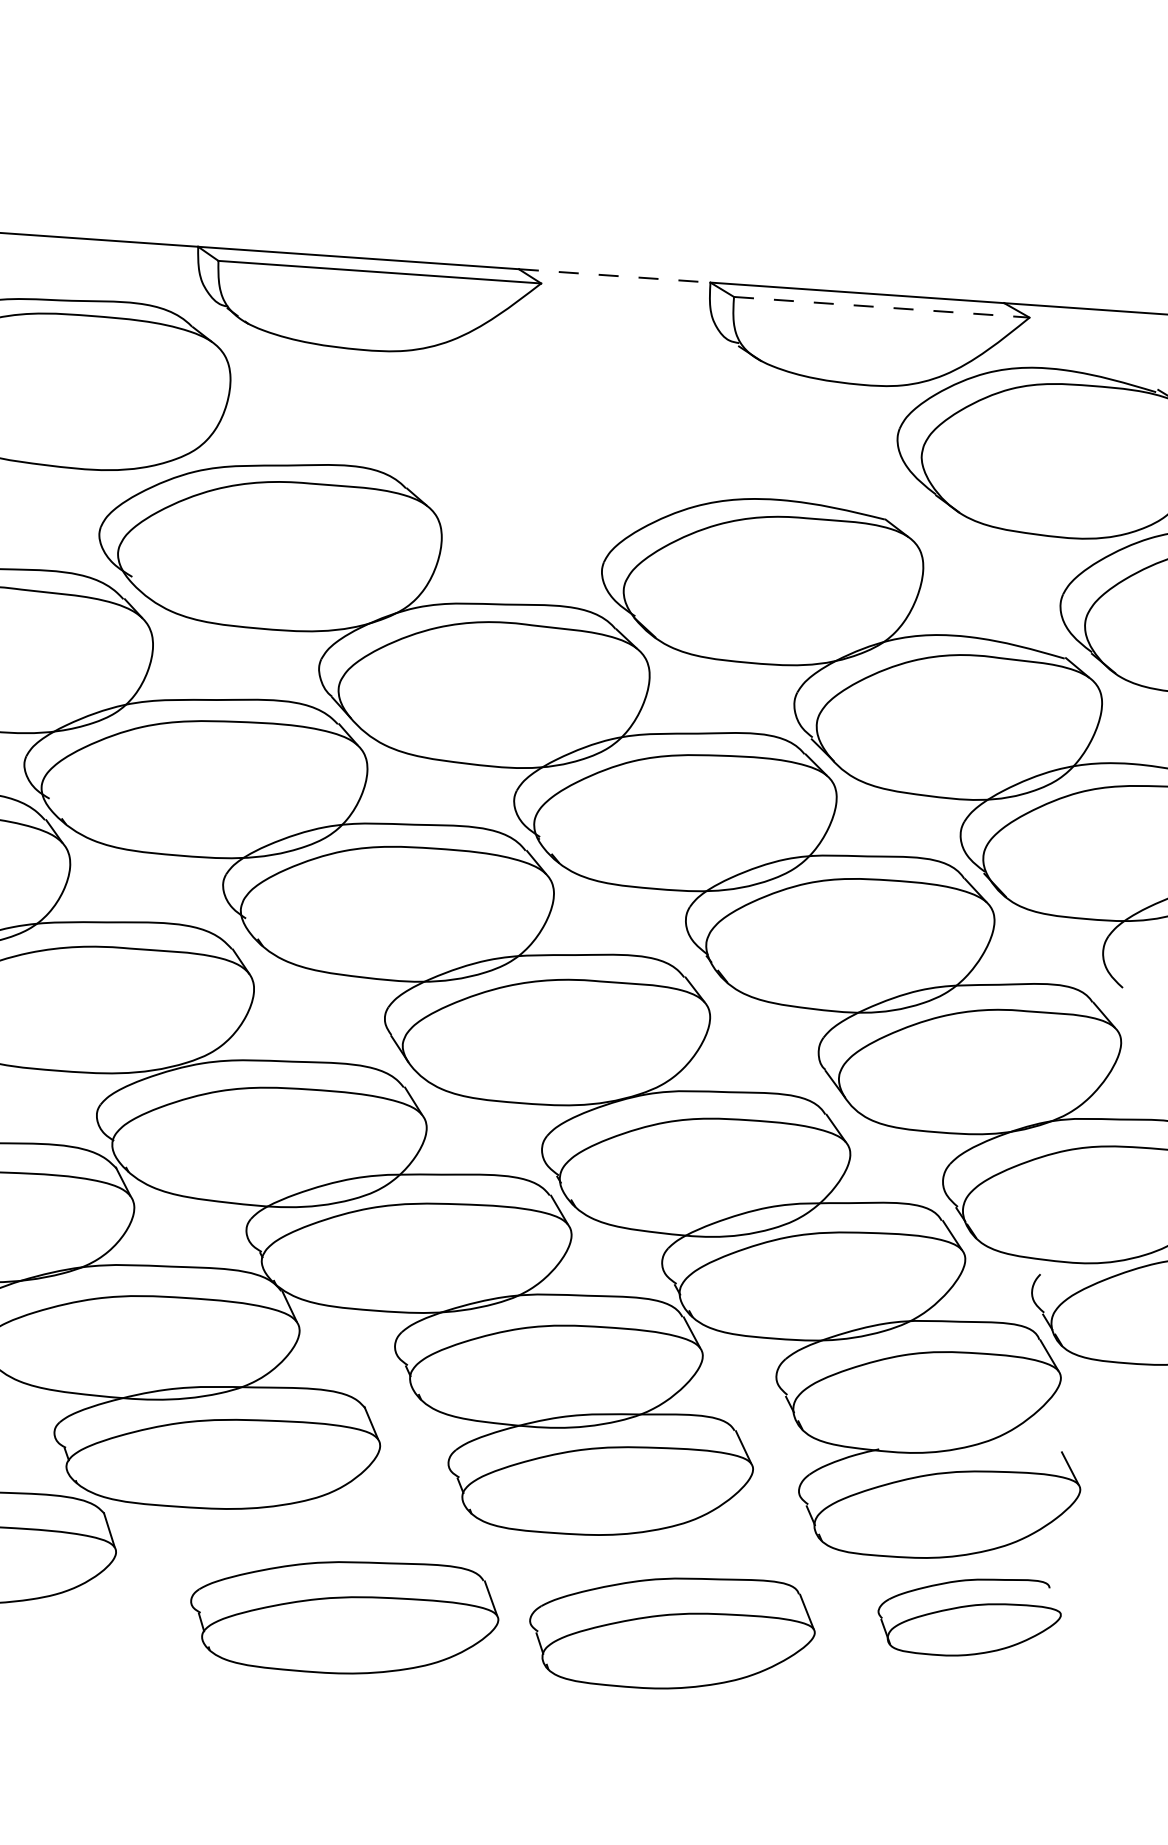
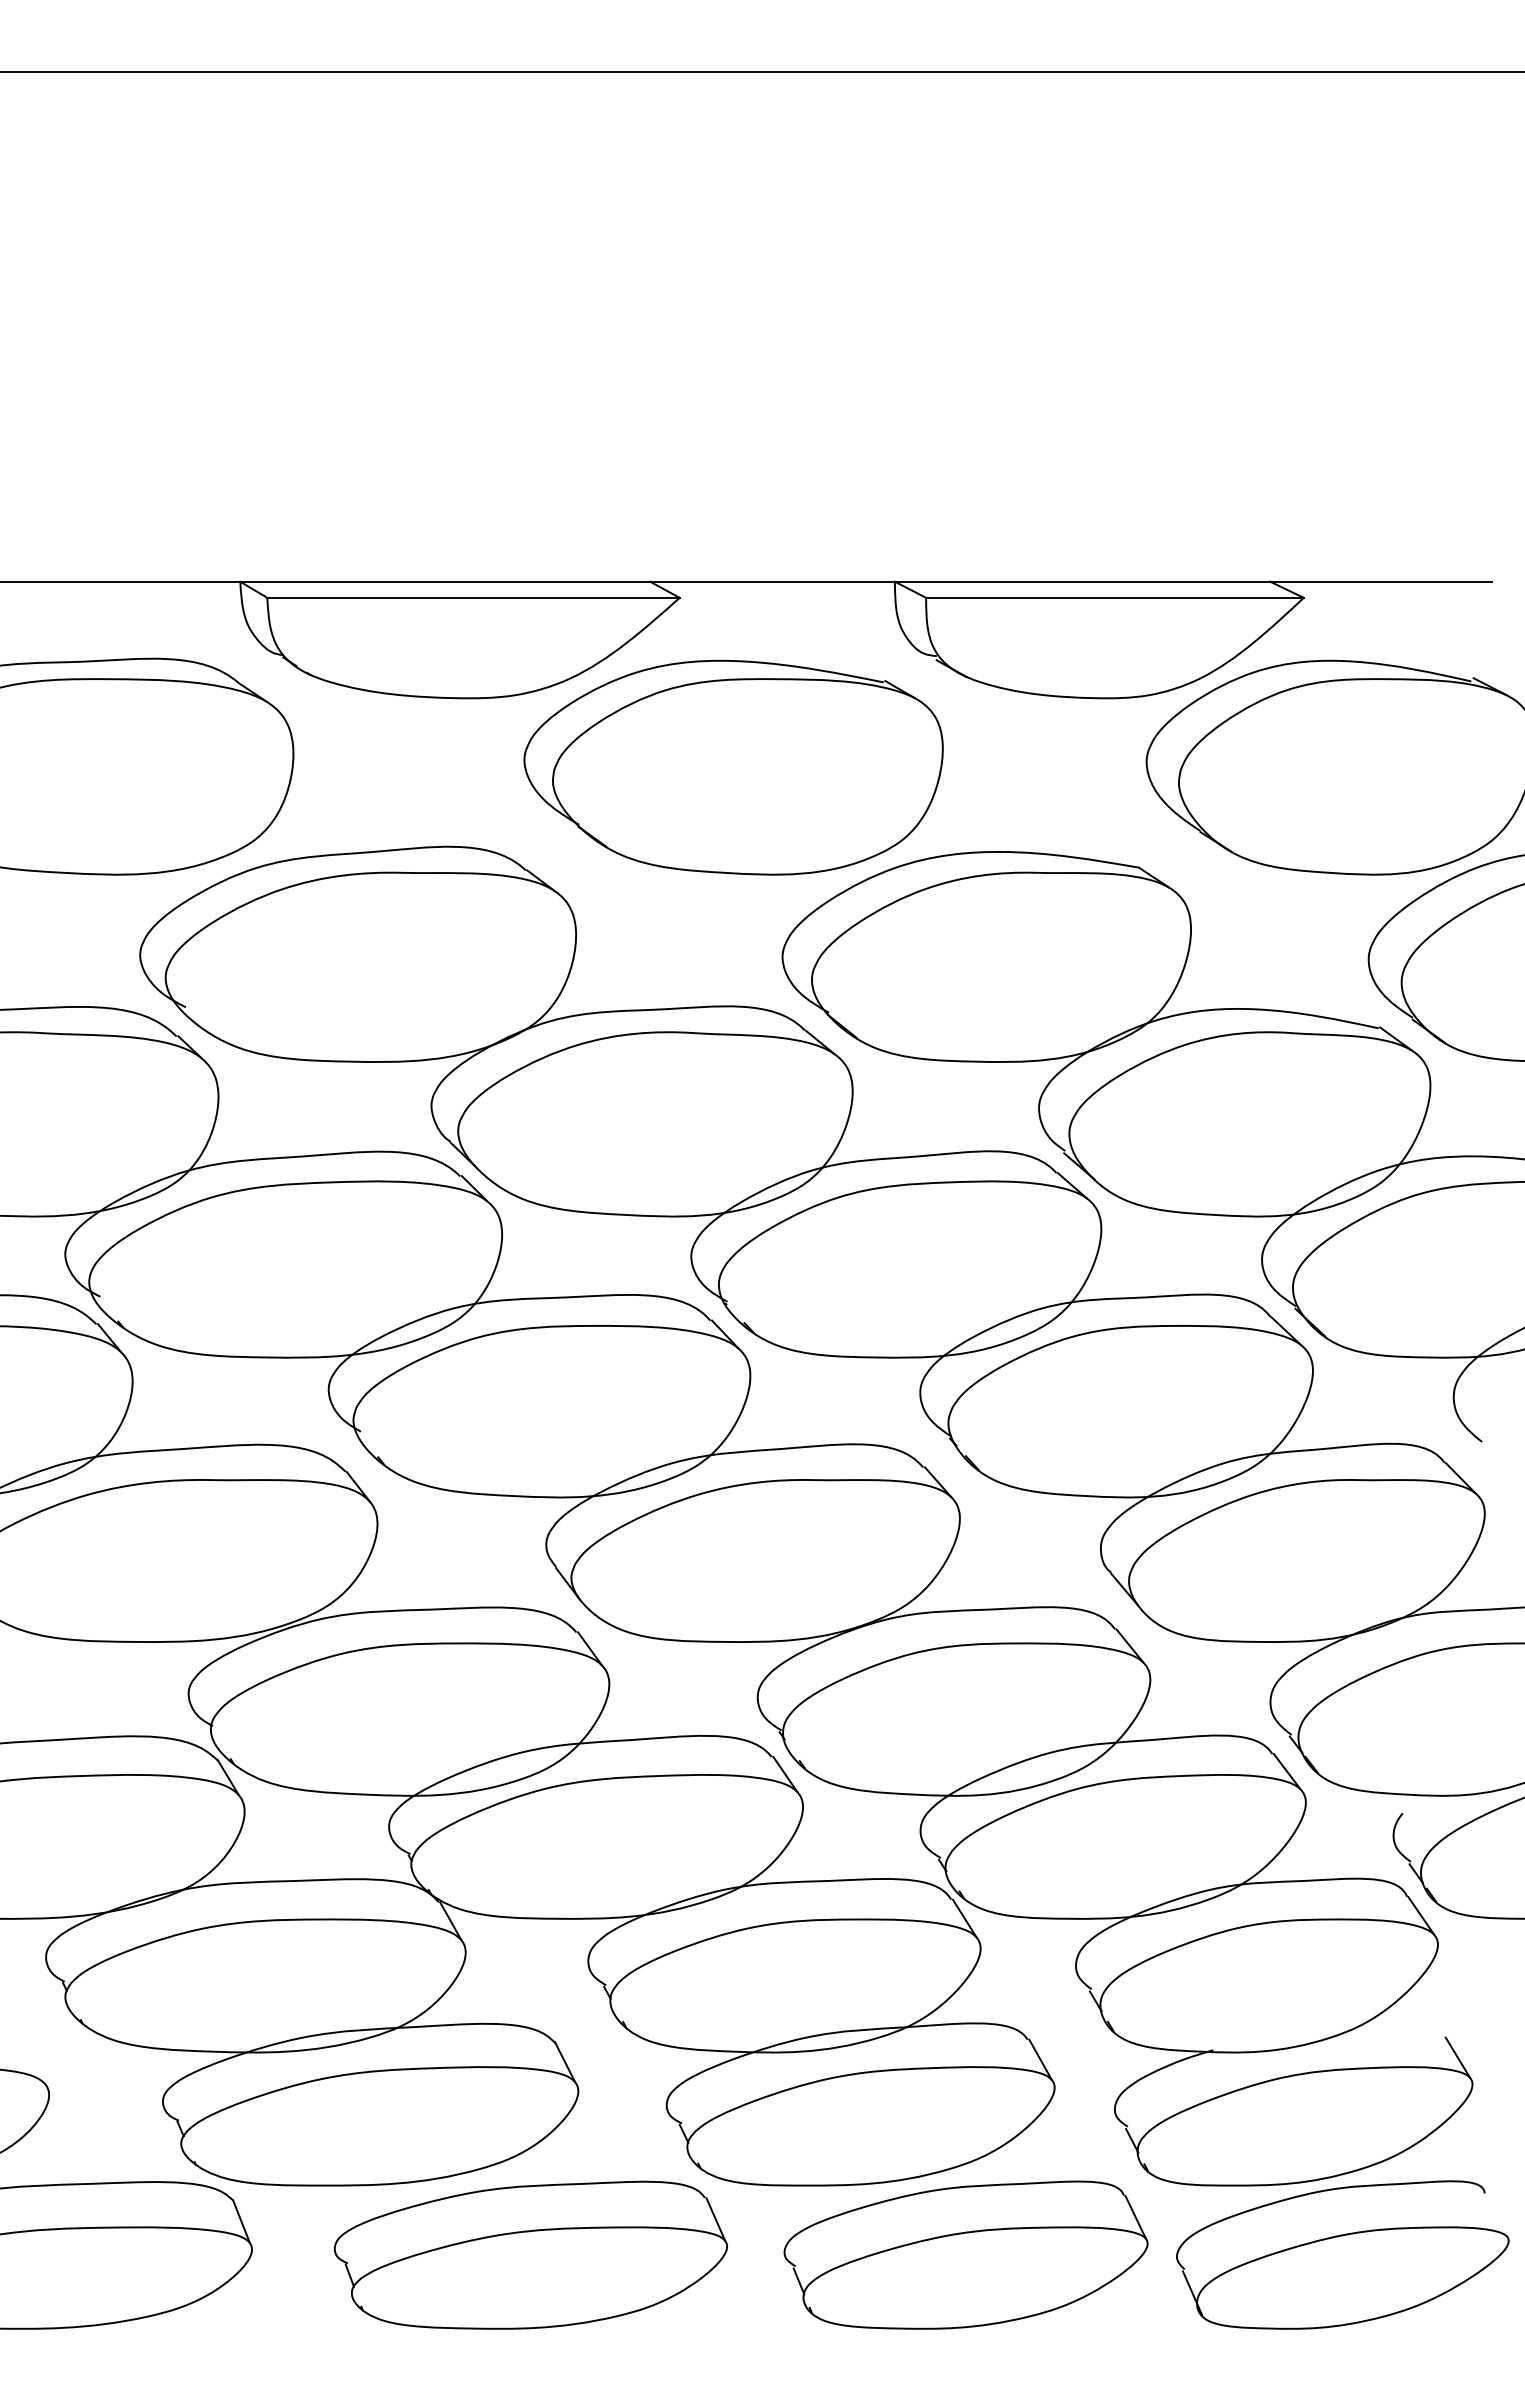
line: (615, 275) -> (773, 581), dashed -> solid
line: (881, 306) -> (1114, 597), dashed -> solid
part: (574, 419) -> (733, 767), added
part: (344, 1615) -> (530, 2254), moved
part: (969, 1616) -> (1342, 2254), size x1.43
part: (671, 1631) -> (965, 2254), moved

